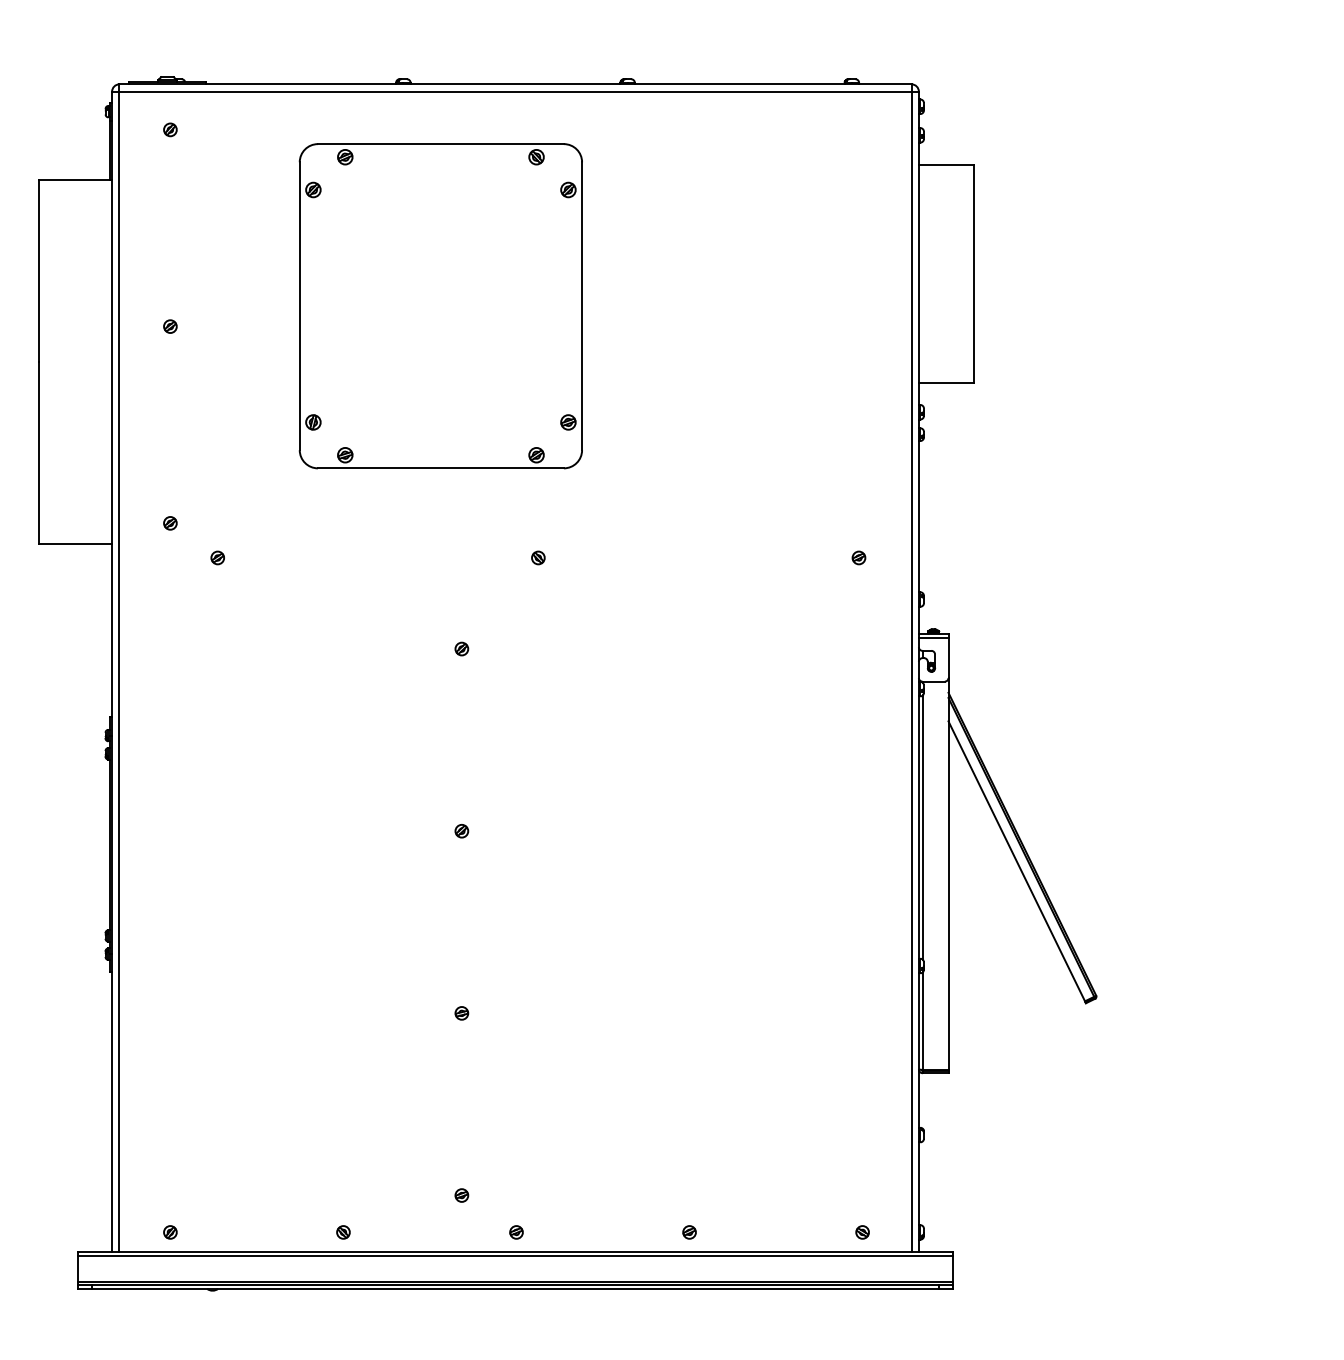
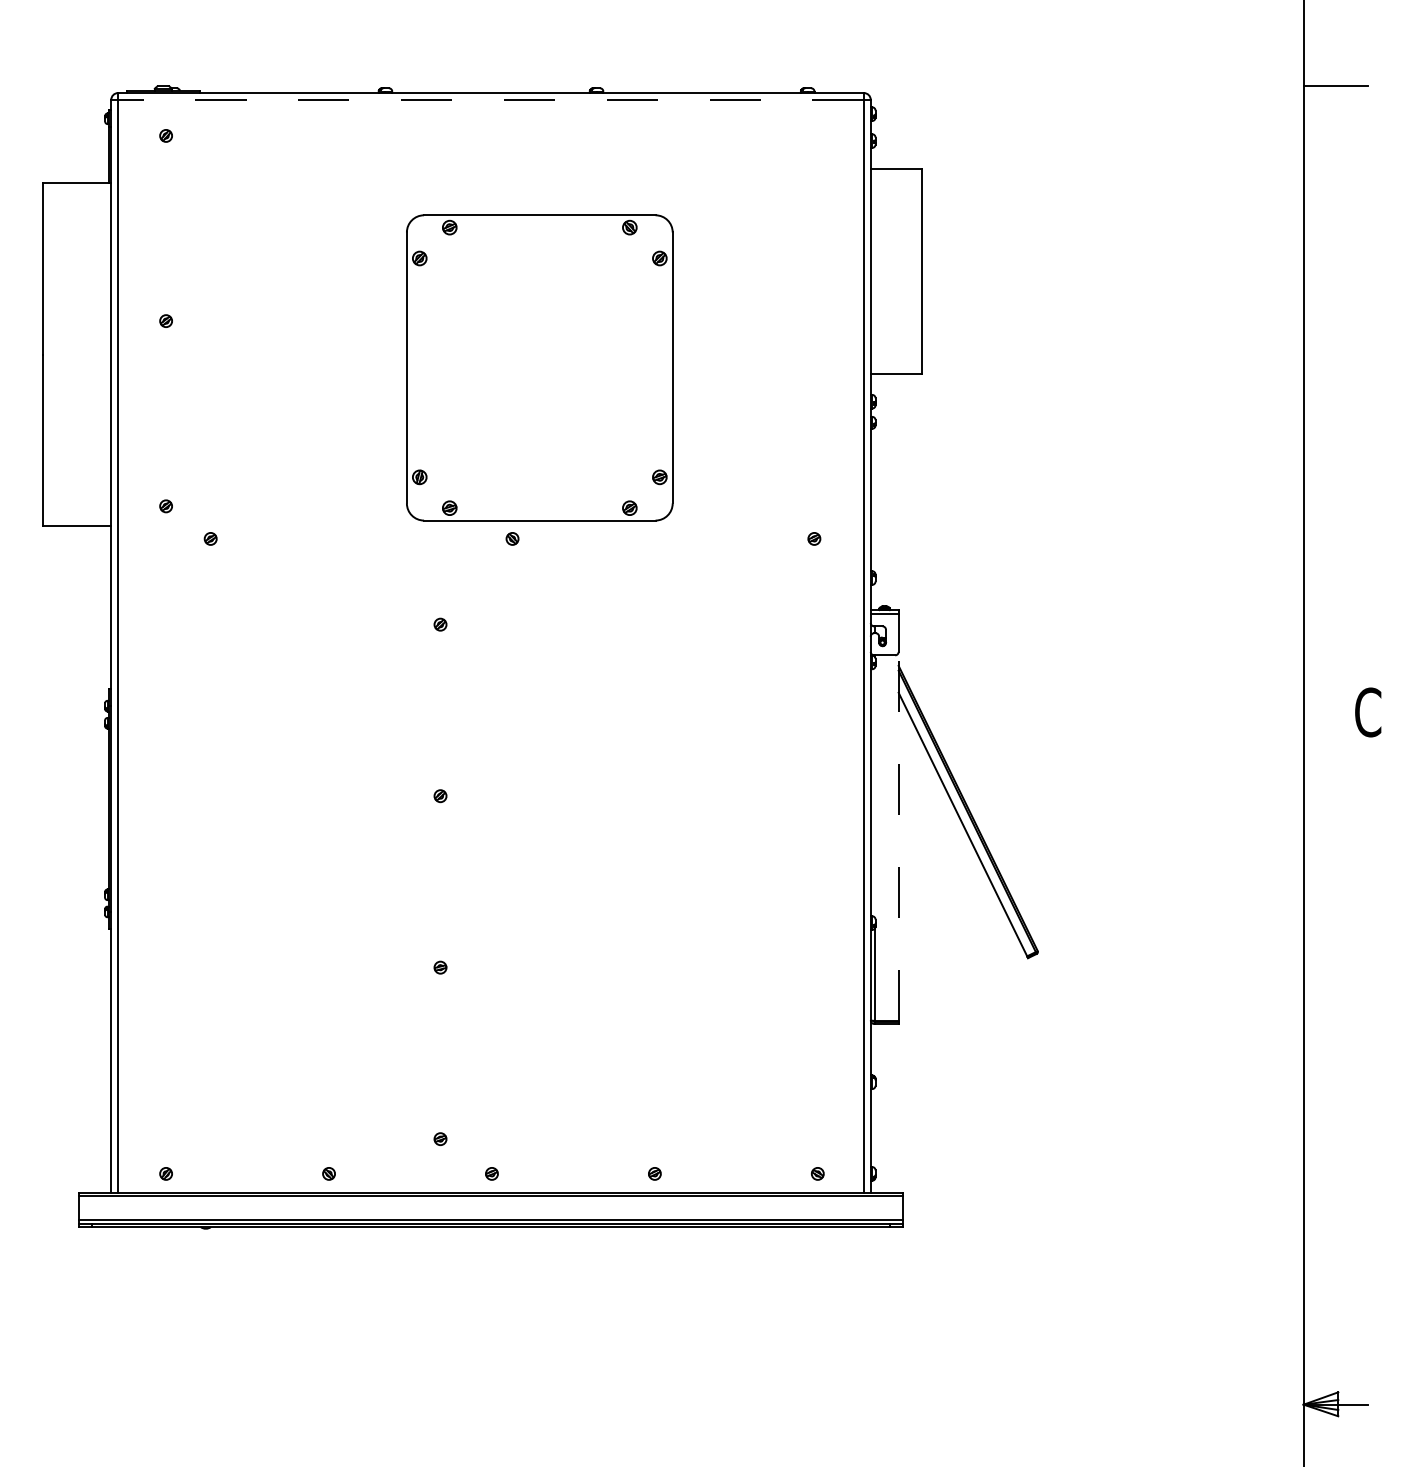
line: (516, 91) -> (491, 99), solid -> dashed
part: (440, 305) -> (539, 367), moved
line: (922, 827) -> (874, 792), removed
line: (948, 874) -> (898, 836), solid -> dashed

